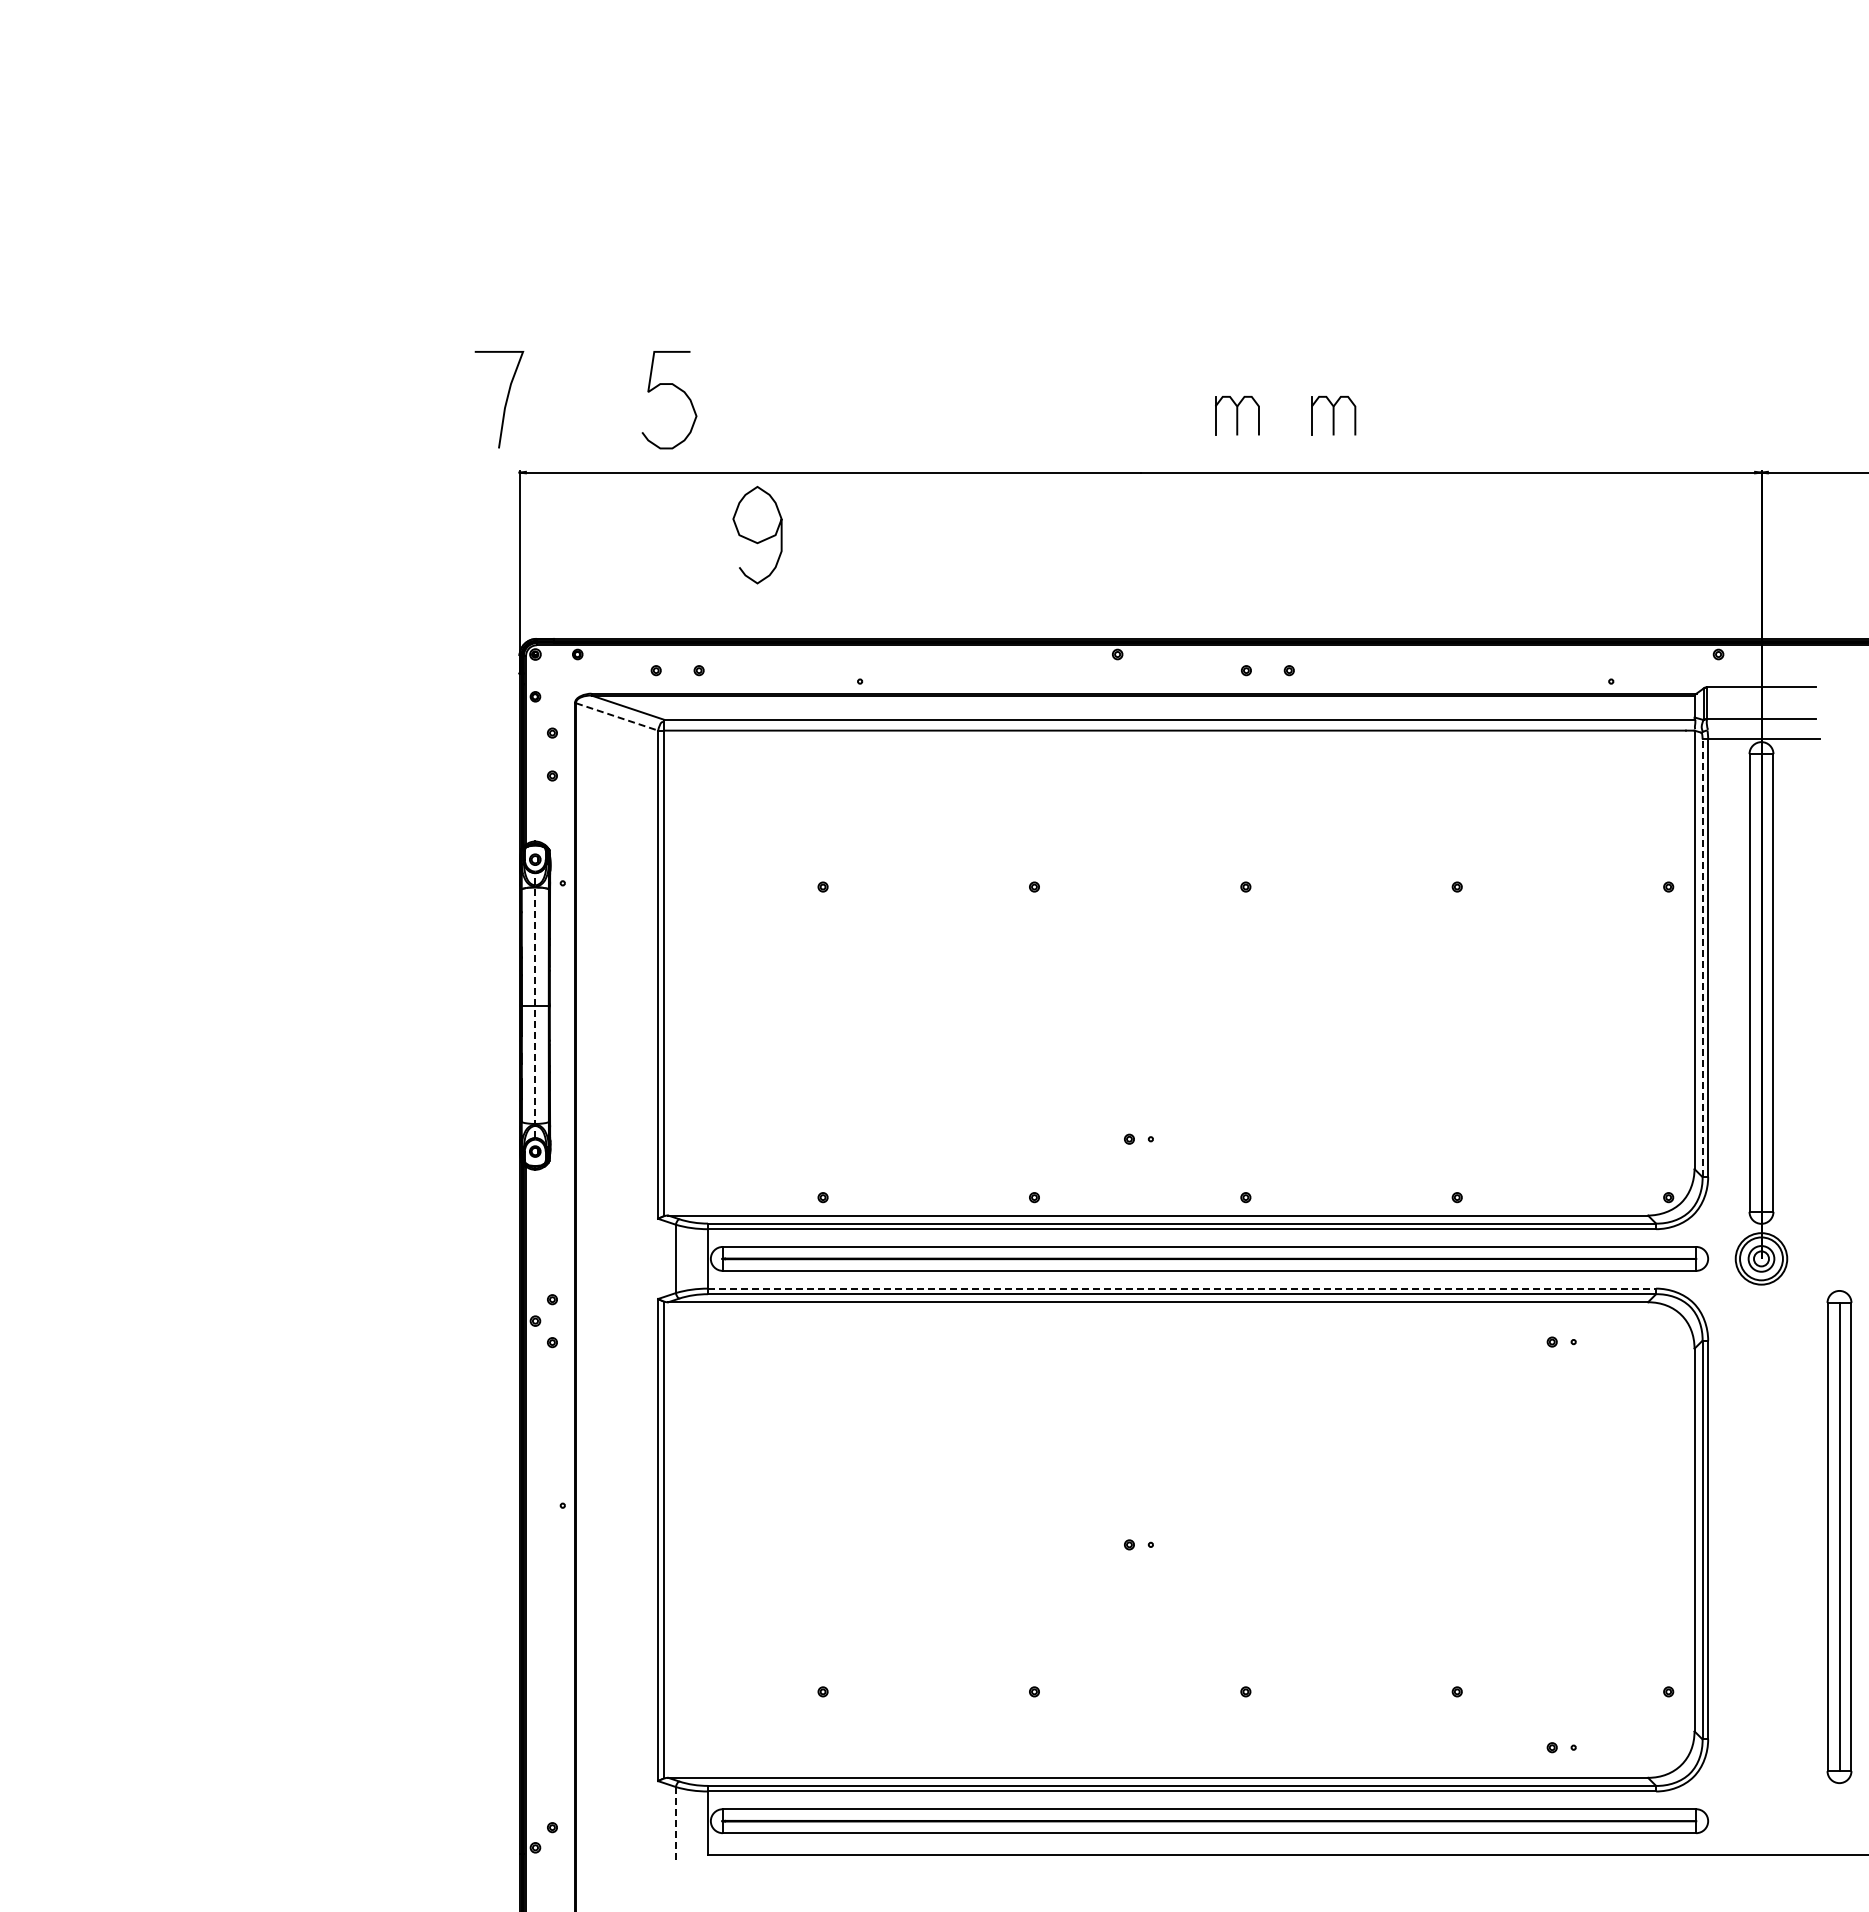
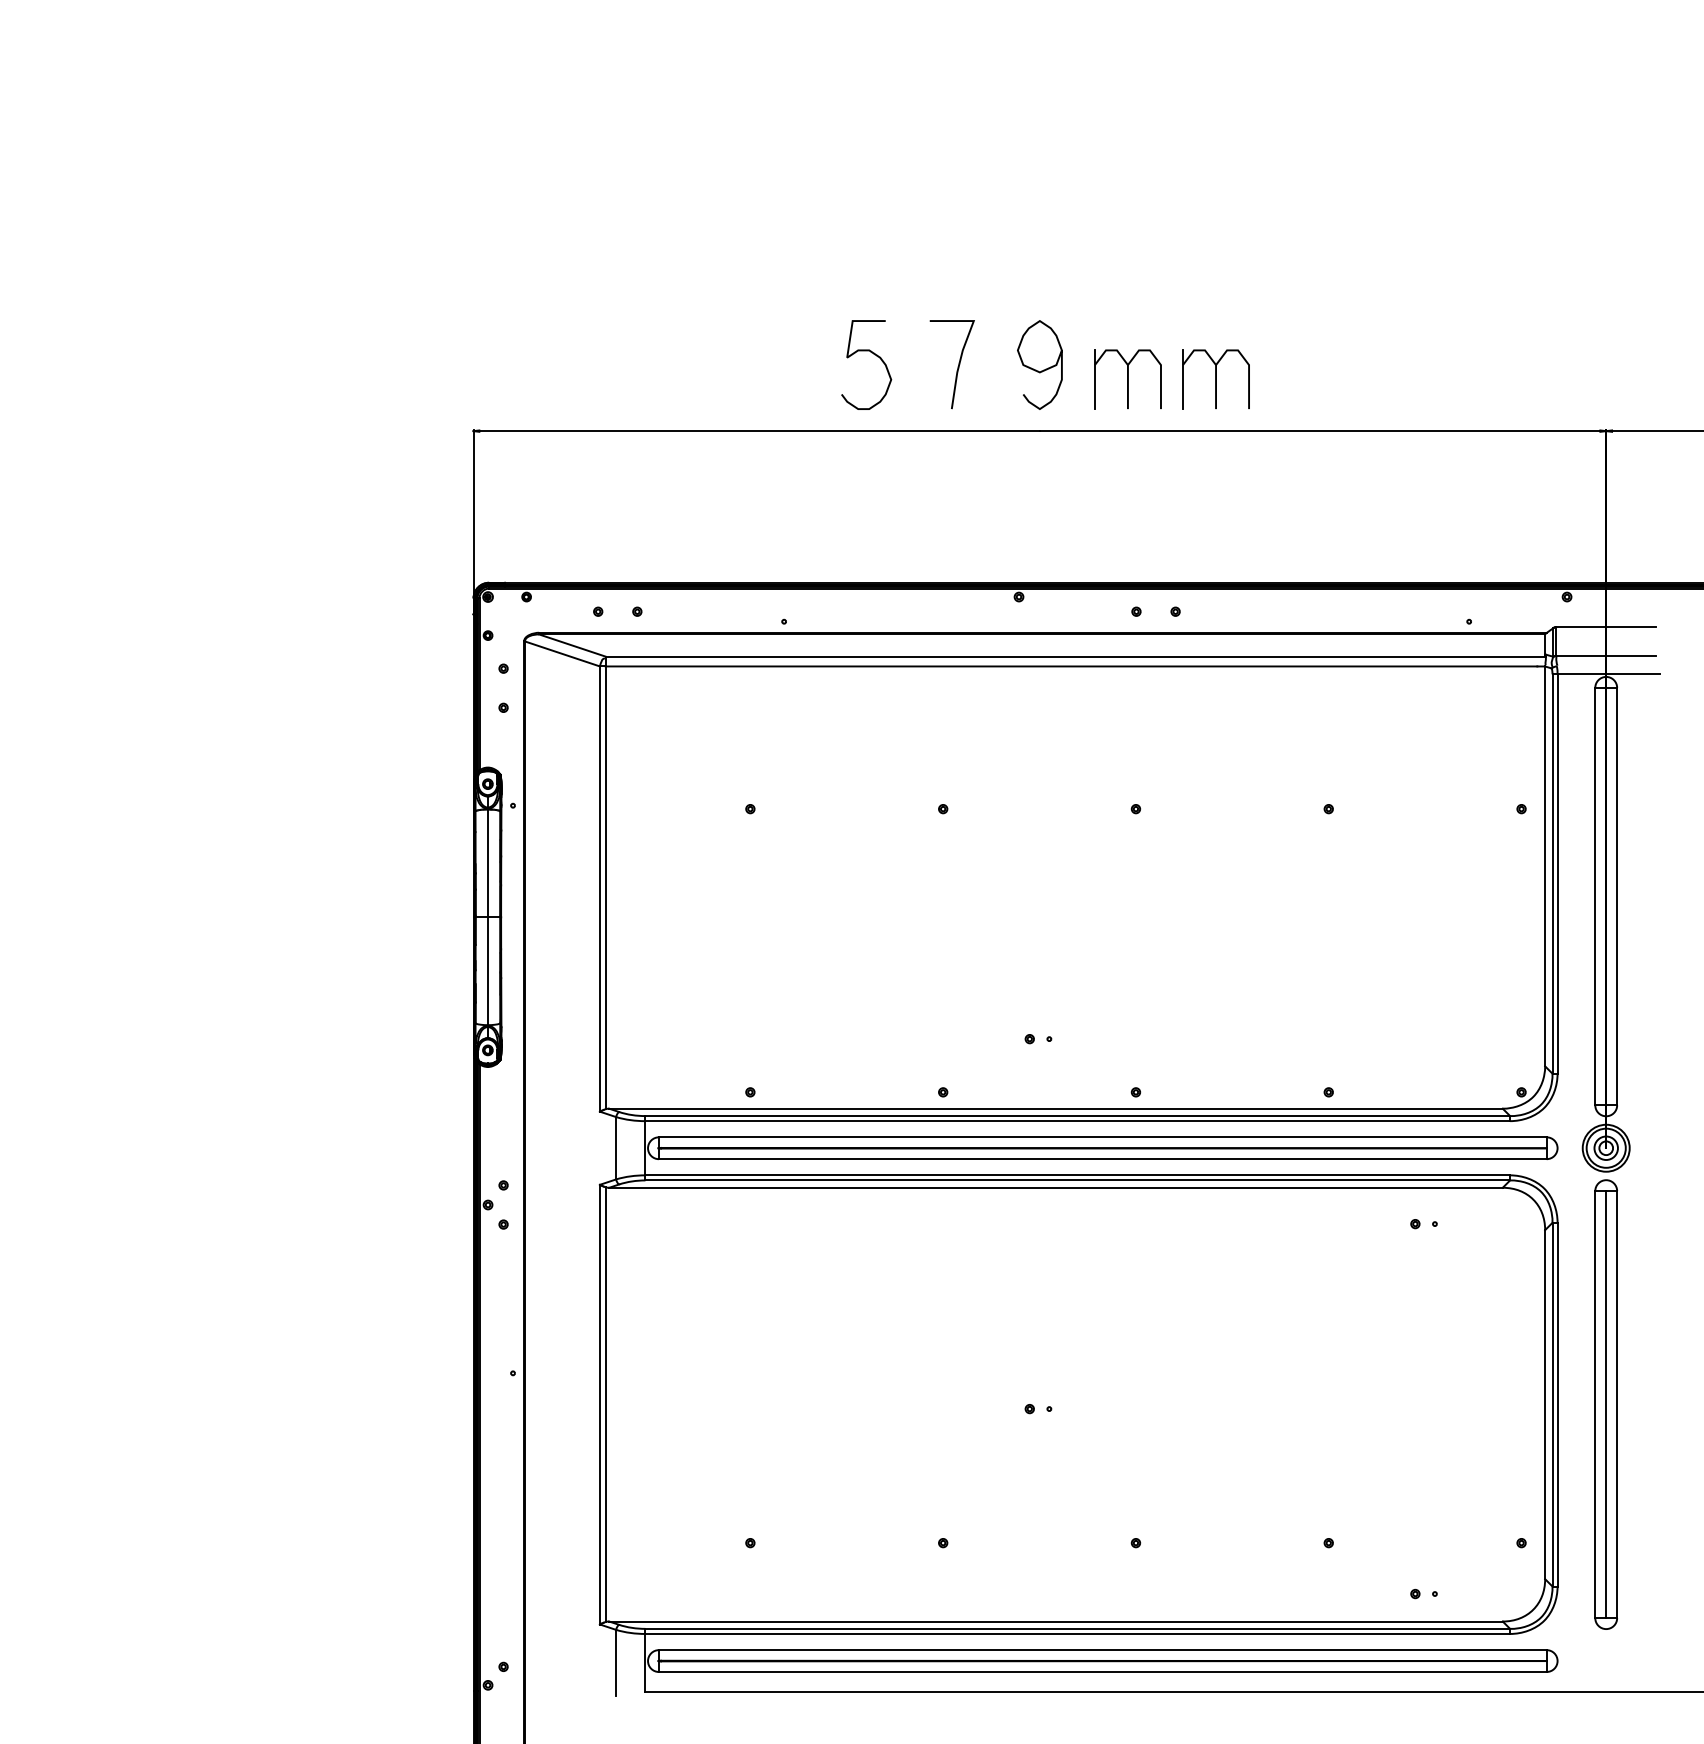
curve: (678, 389) -> (874, 355), moved
curve: (505, 401) -> (957, 366), moved
part: (1237, 415) -> (1128, 379), size x1.67
part: (1333, 415) -> (1215, 379), size x1.67
curve: (754, 540) -> (1037, 369), moved
line: (617, 717) -> (562, 654), dashed -> solid
line: (1702, 958) -> (1552, 874), dashed -> solid
line: (535, 1005) -> (488, 917), dashed -> solid
line: (1182, 1288) -> (1078, 1175), dashed -> solid
part: (1839, 1536) -> (1606, 1404), moved
line: (675, 1822) -> (615, 1662), dashed -> solid

